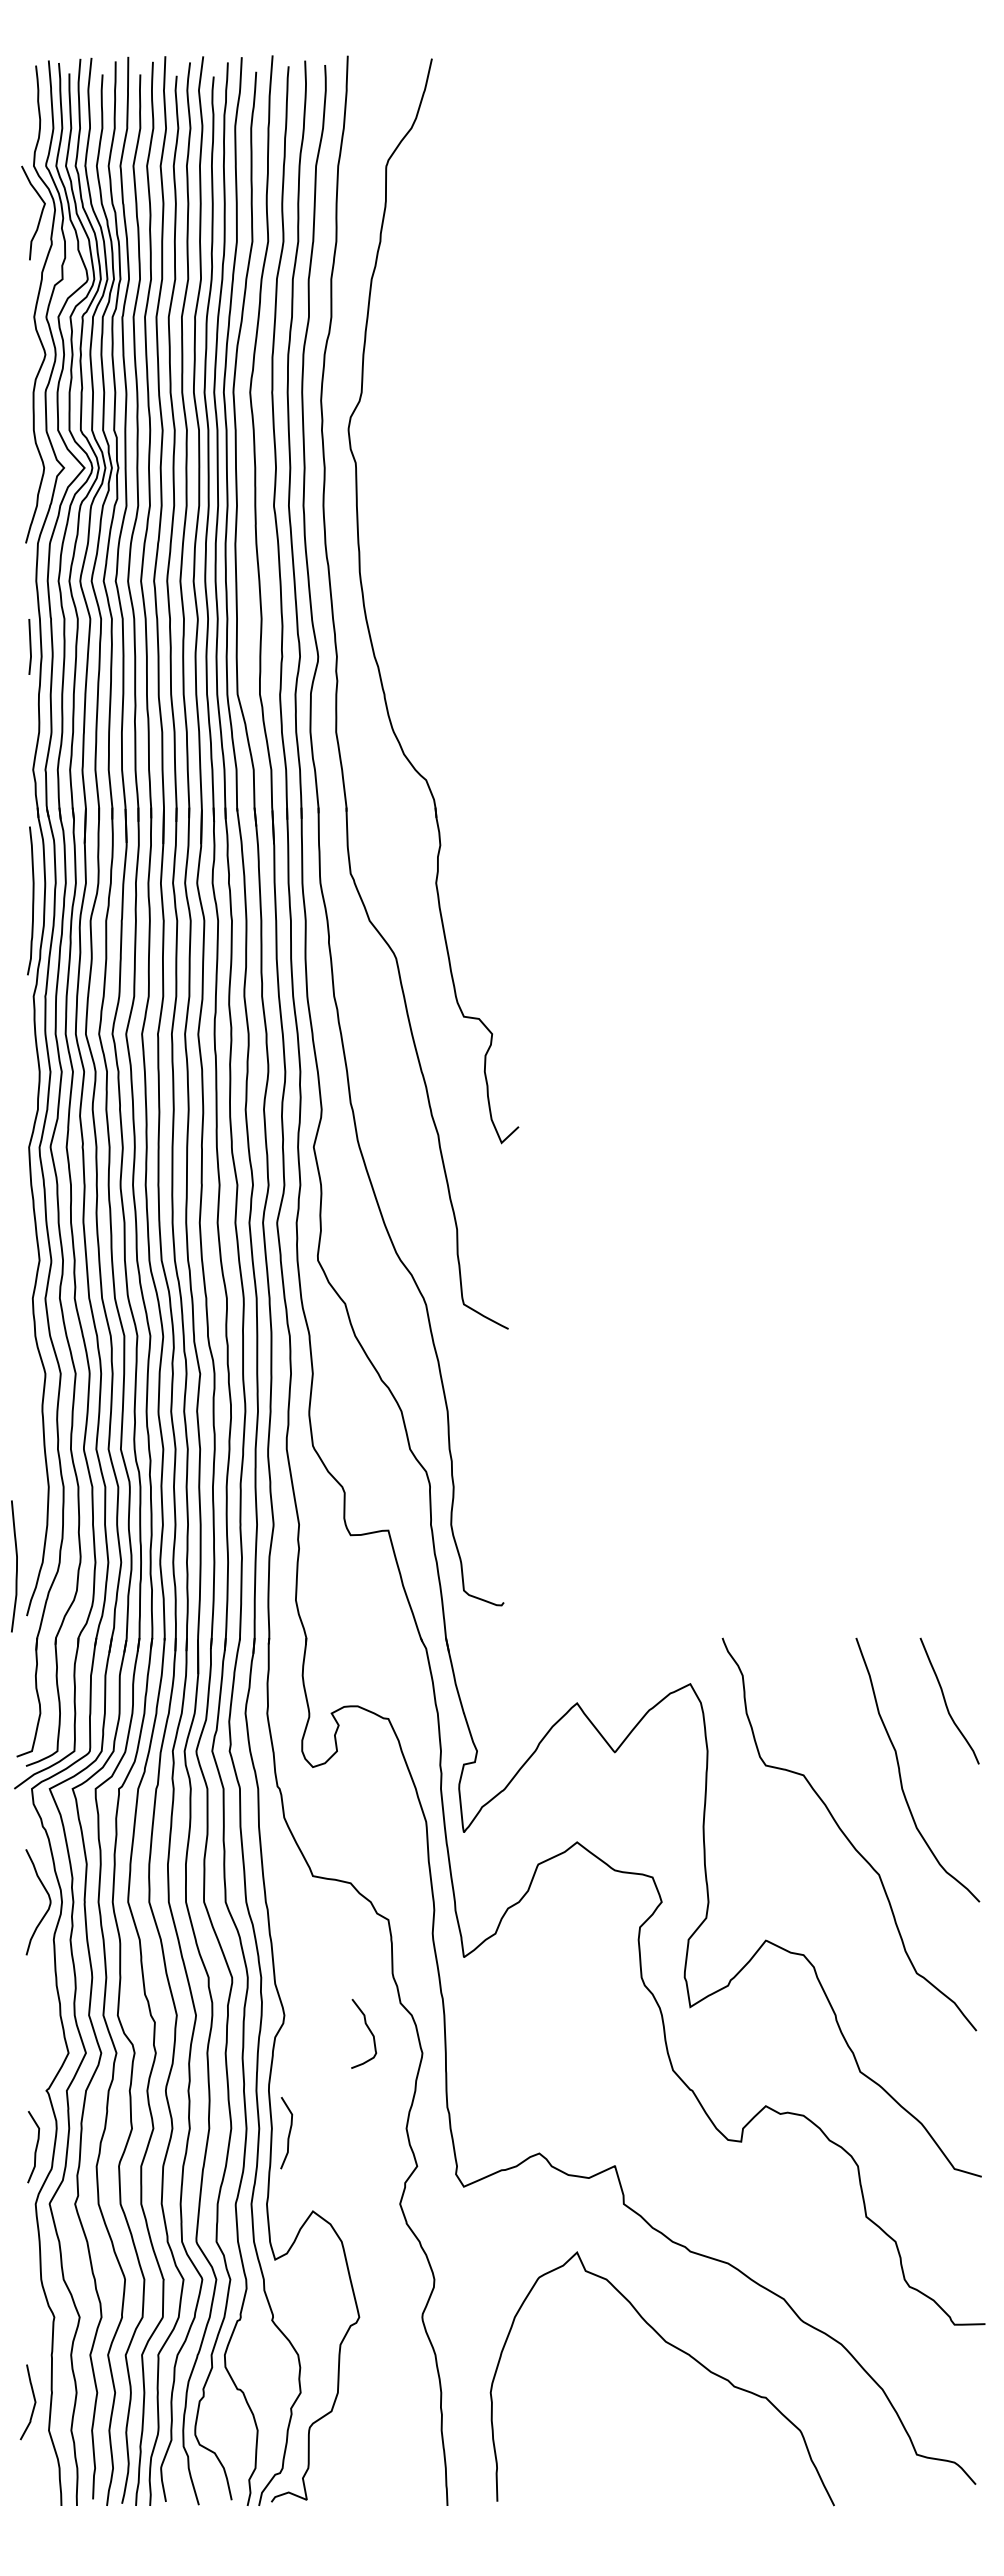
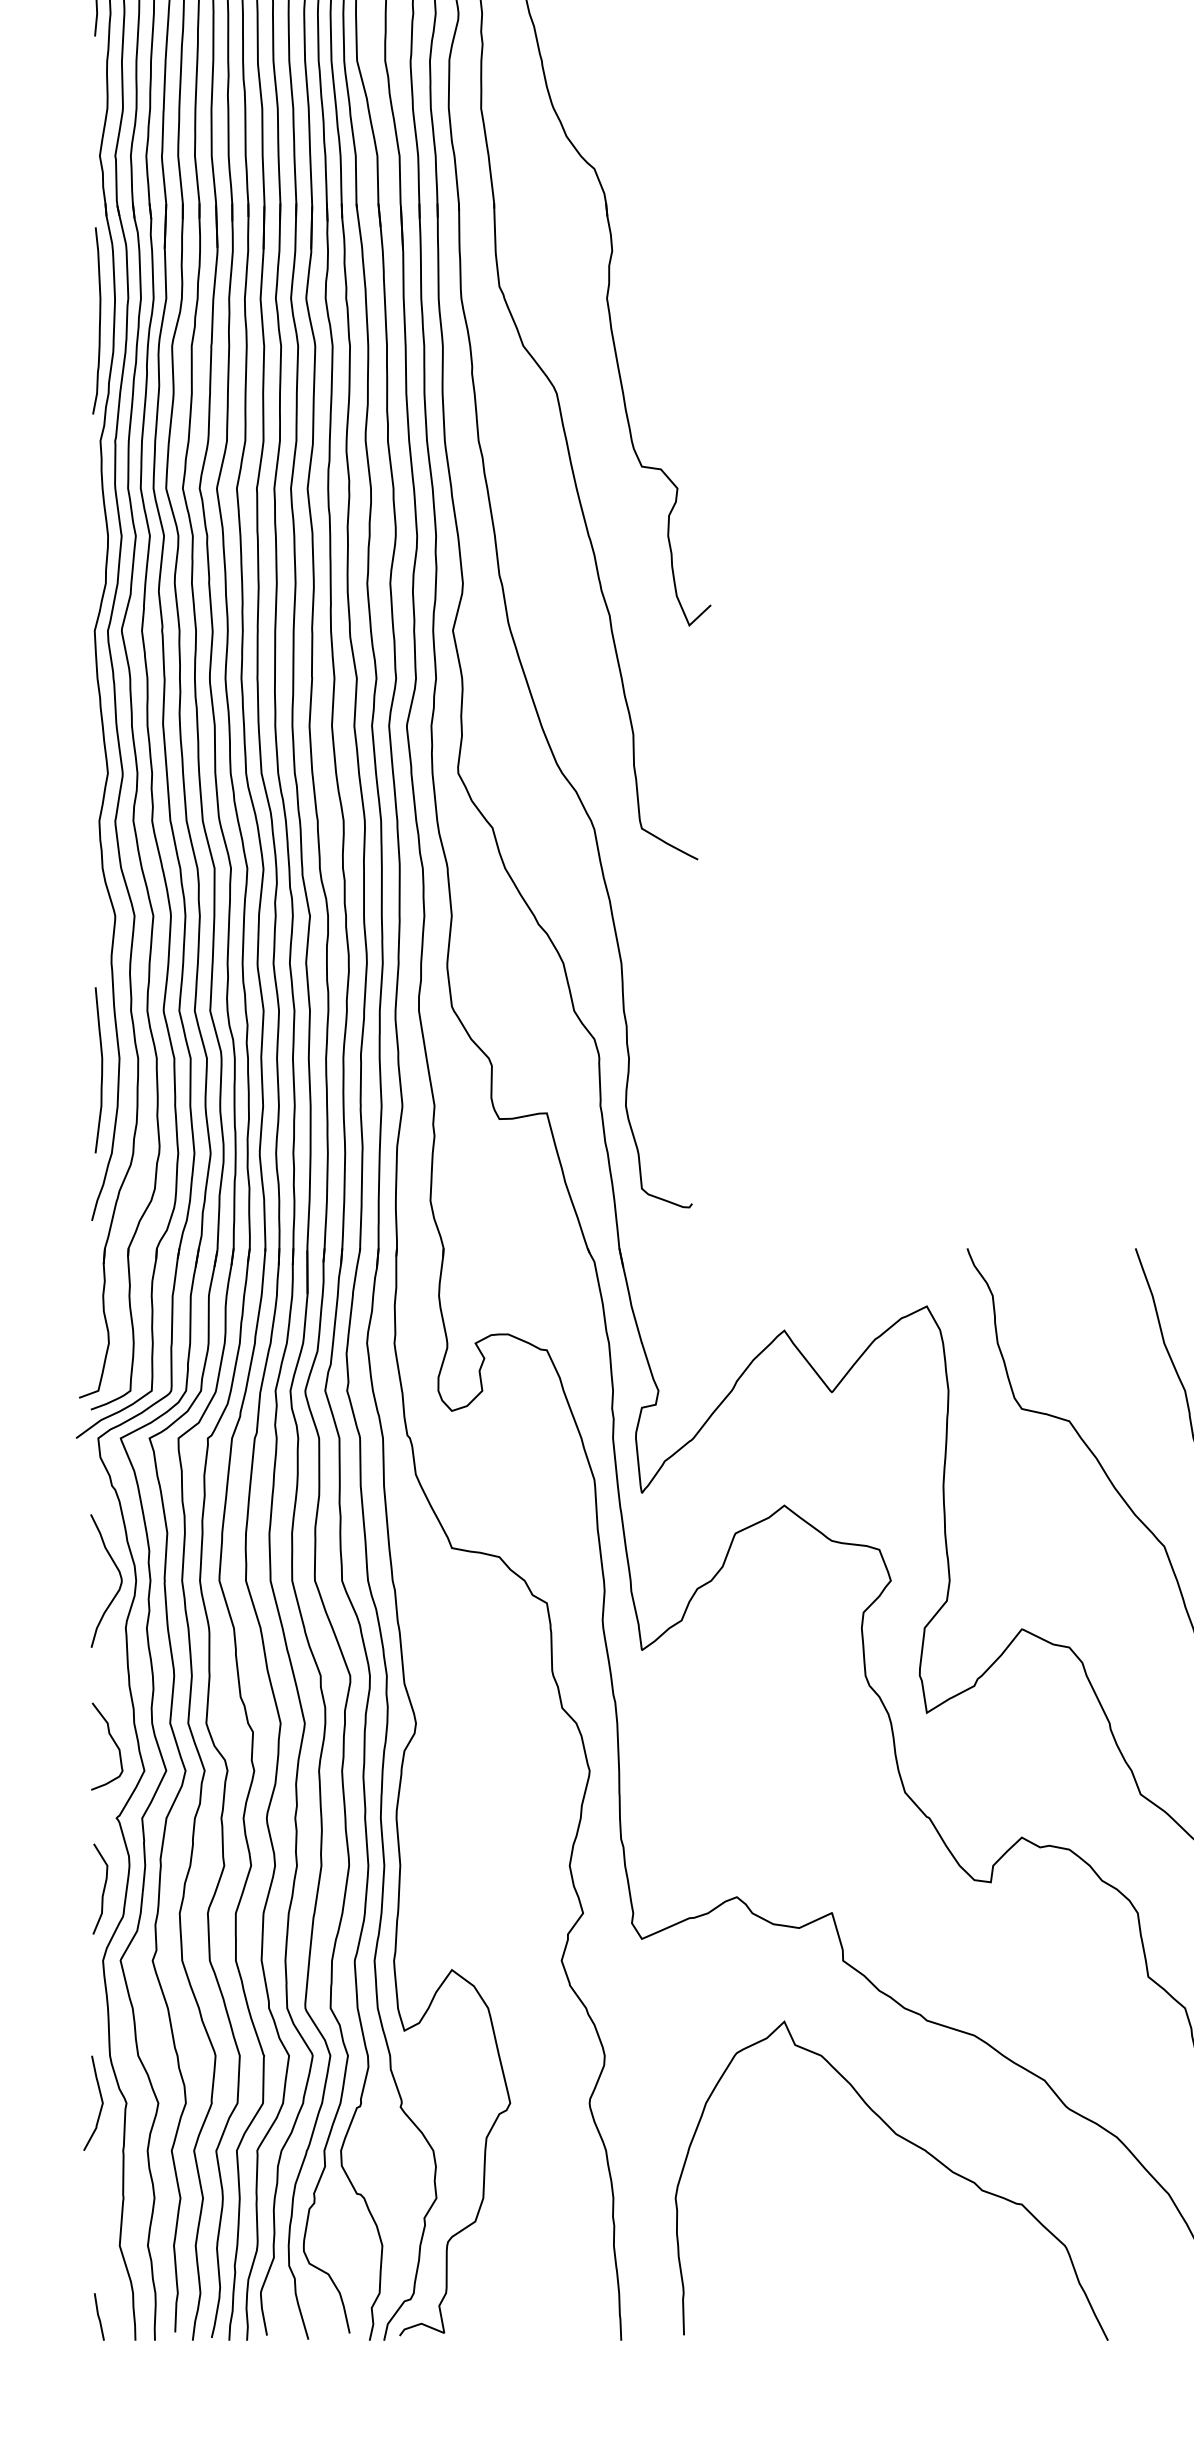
curve: (16, 1566) -> (101, 1070), moved
curve: (369, 2031) -> (114, 1743), moved
curve: (288, 2133) -> (421, 1871), removed
curve: (33, 2405) -> (100, 2107), moved
line: (32, 2486) -> (99, 2316), added

